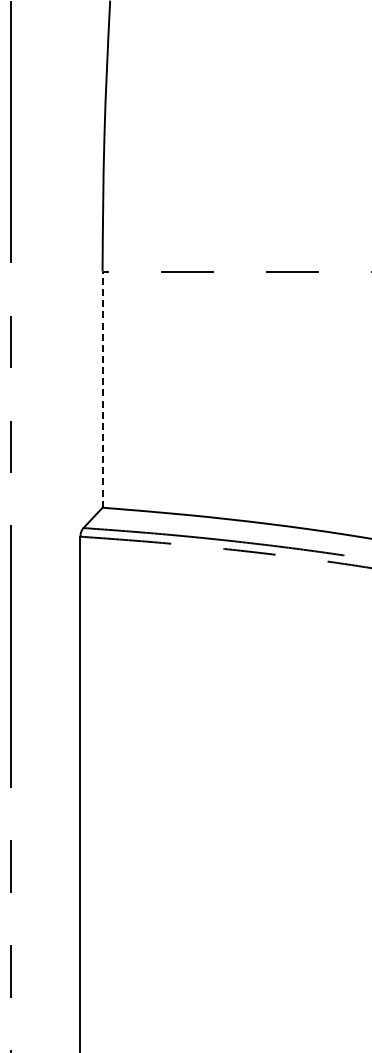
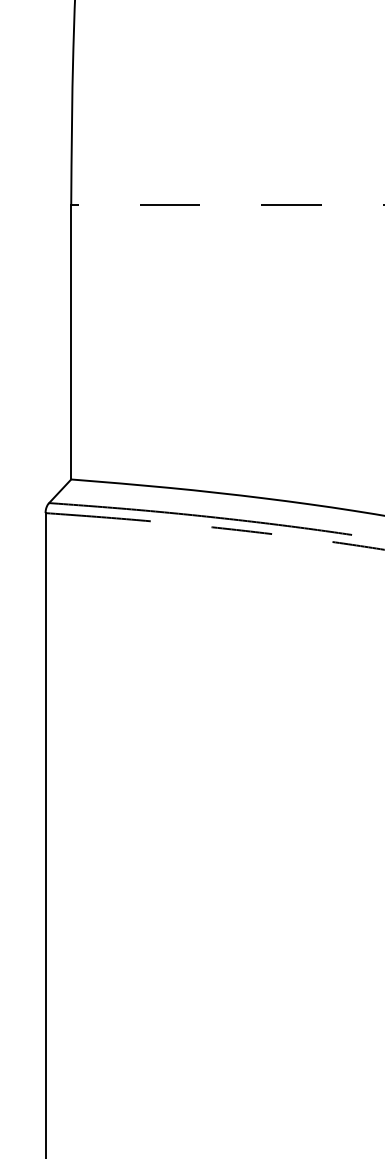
line: (102, 389) -> (71, 342), dashed -> solid

